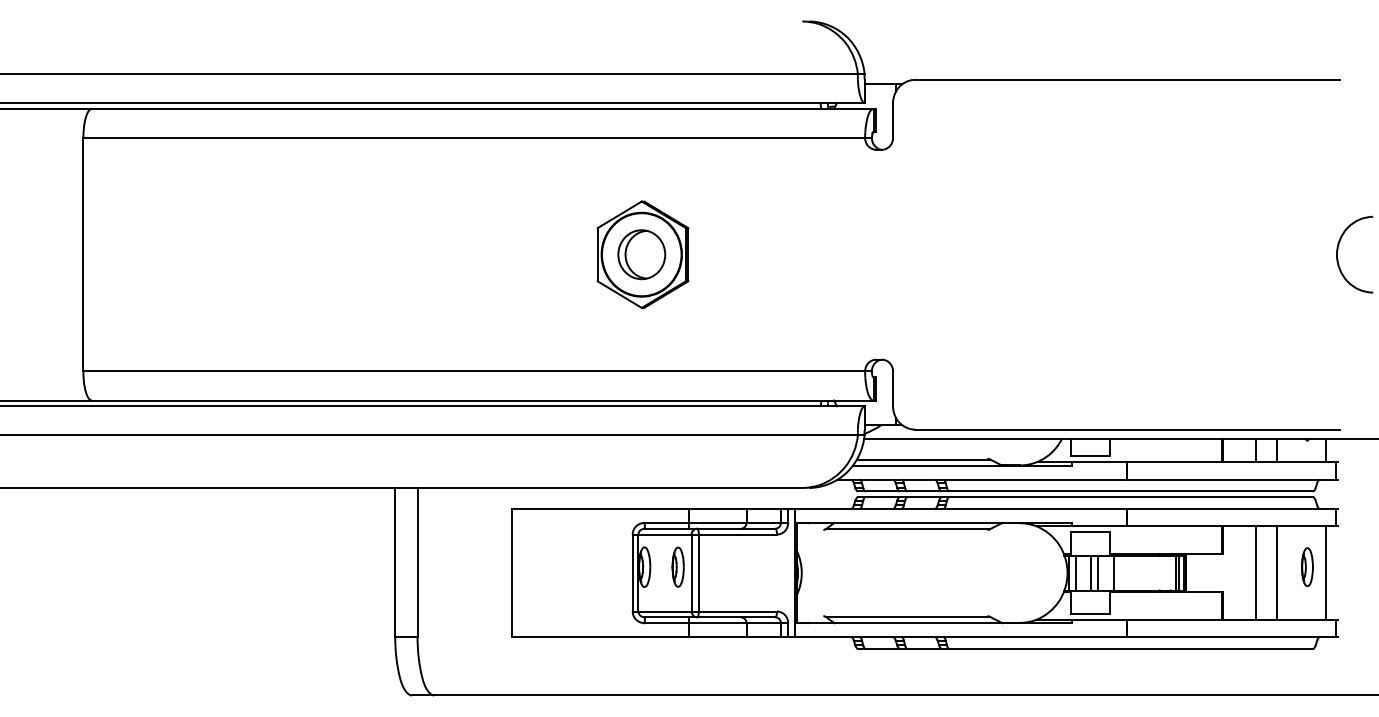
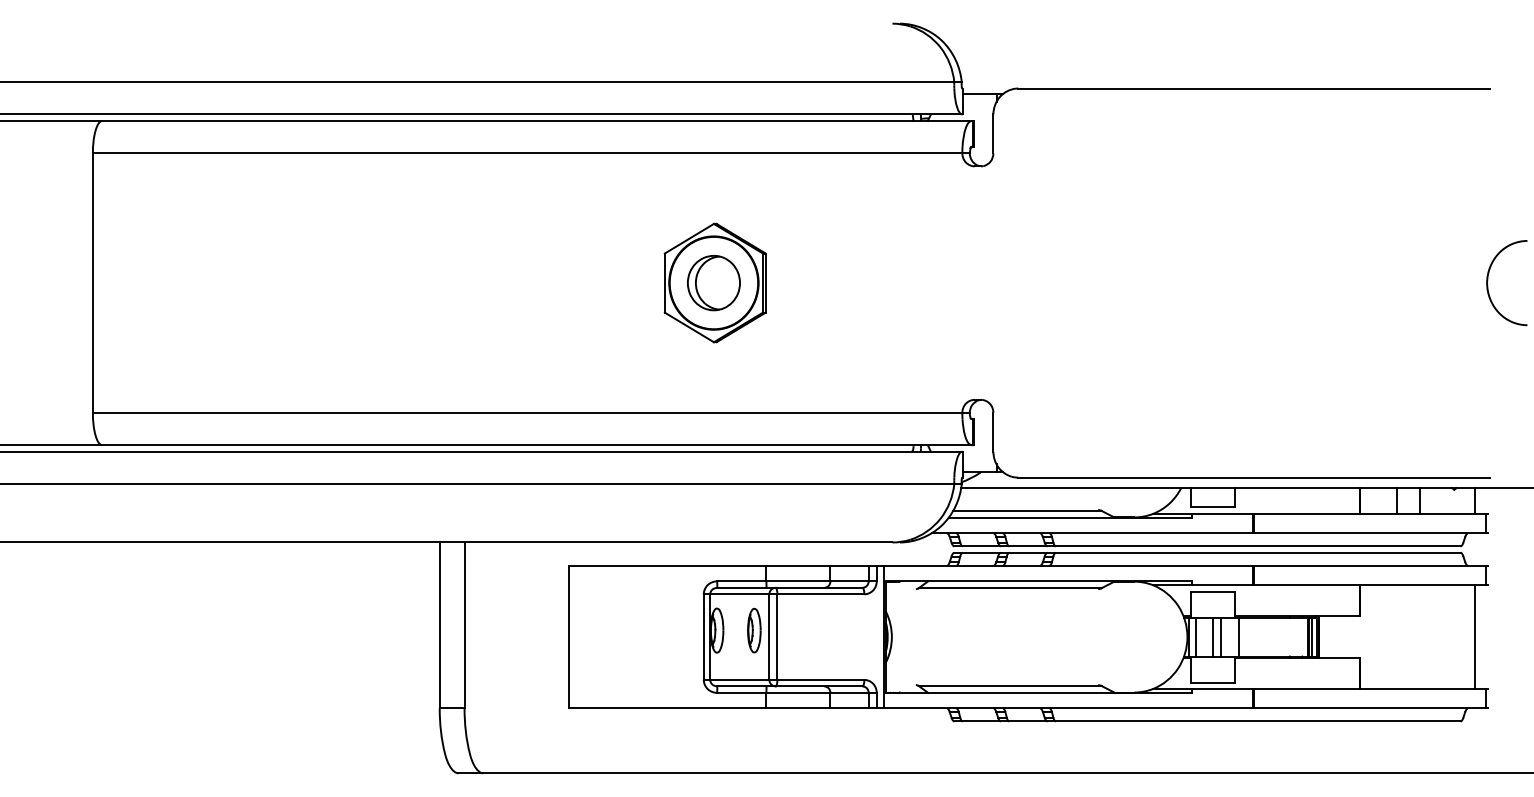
part: (1307, 567) -> (1454, 630), removed
line: (1256, 572) -> (1397, 636), removed
line: (1276, 572) -> (1419, 636), removed

